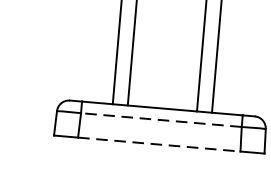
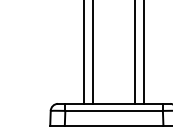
line: (162, 119) -> (114, 110), dashed -> solid
line: (159, 144) -> (114, 125), dashed -> solid

